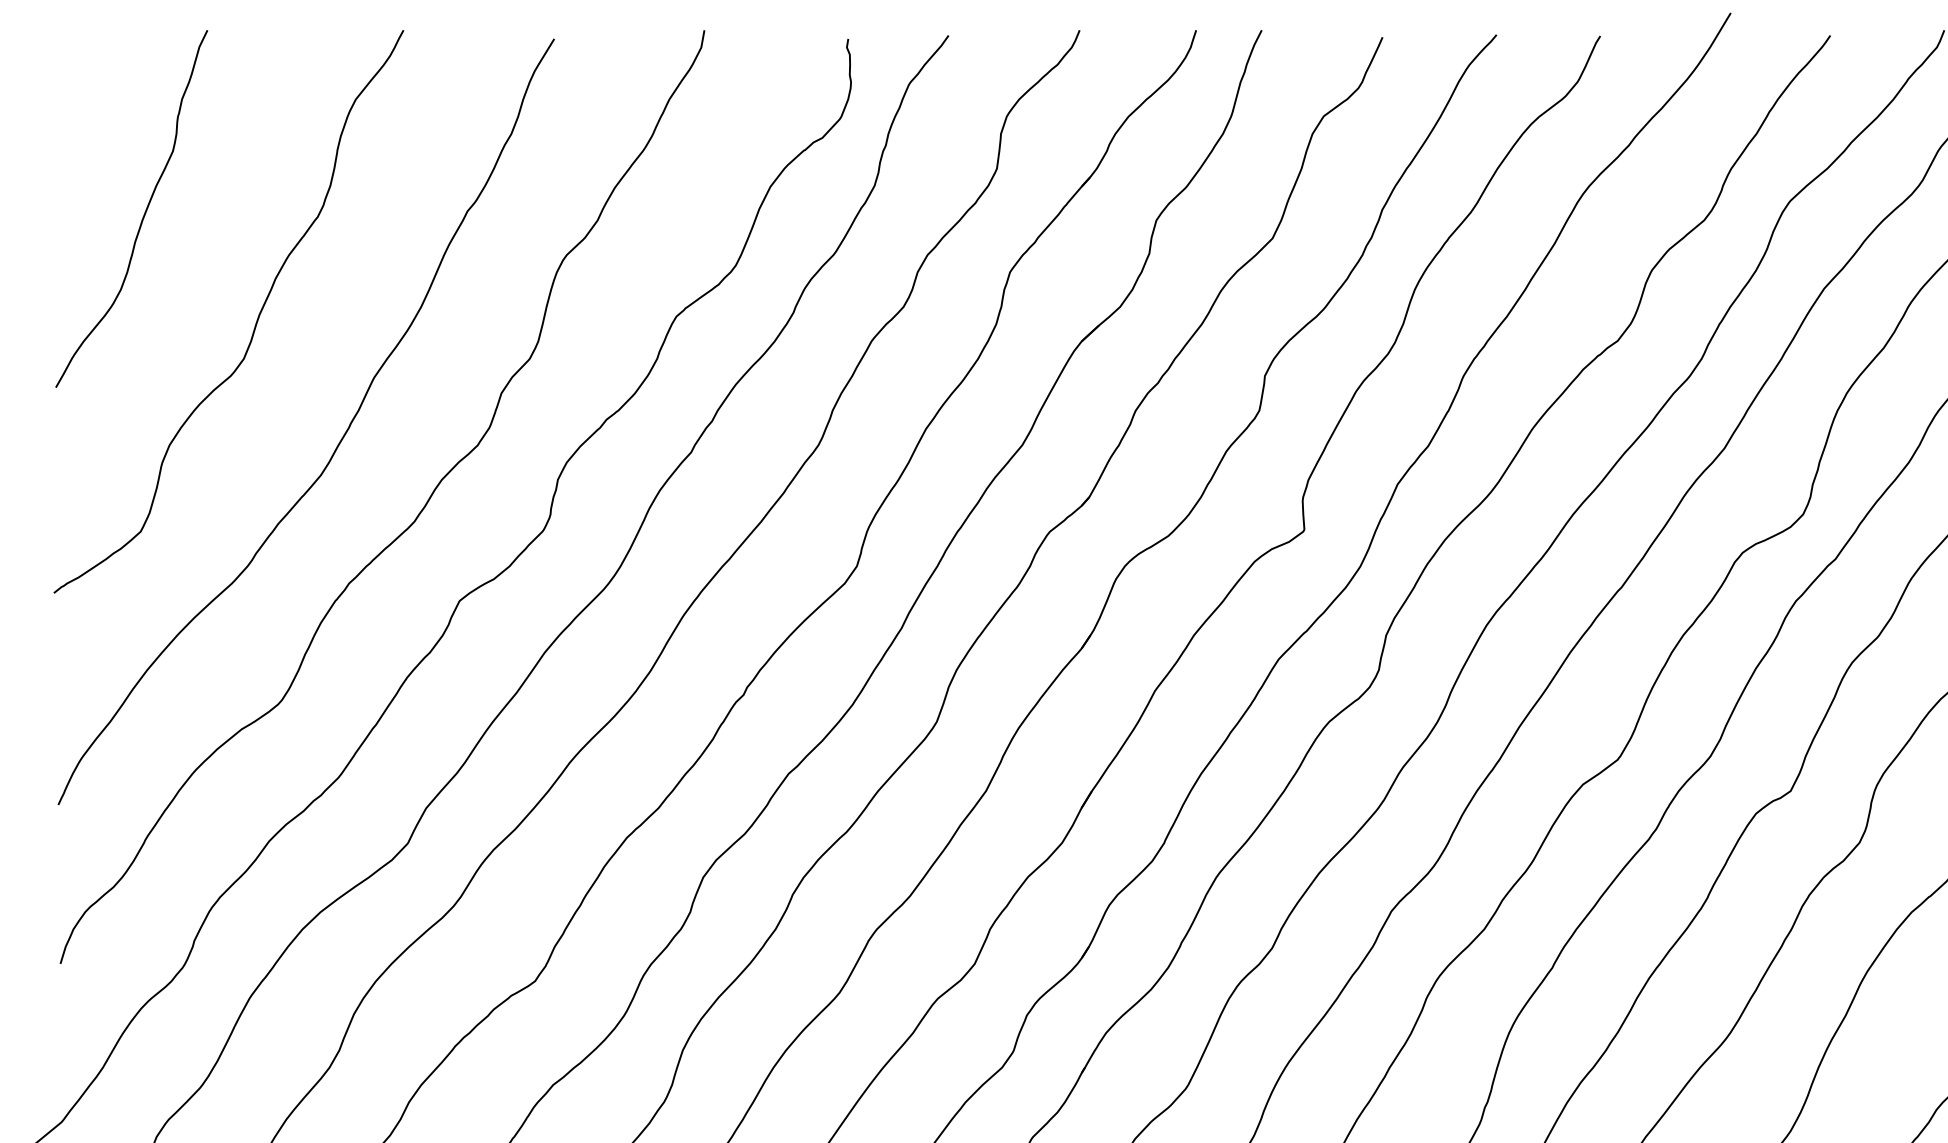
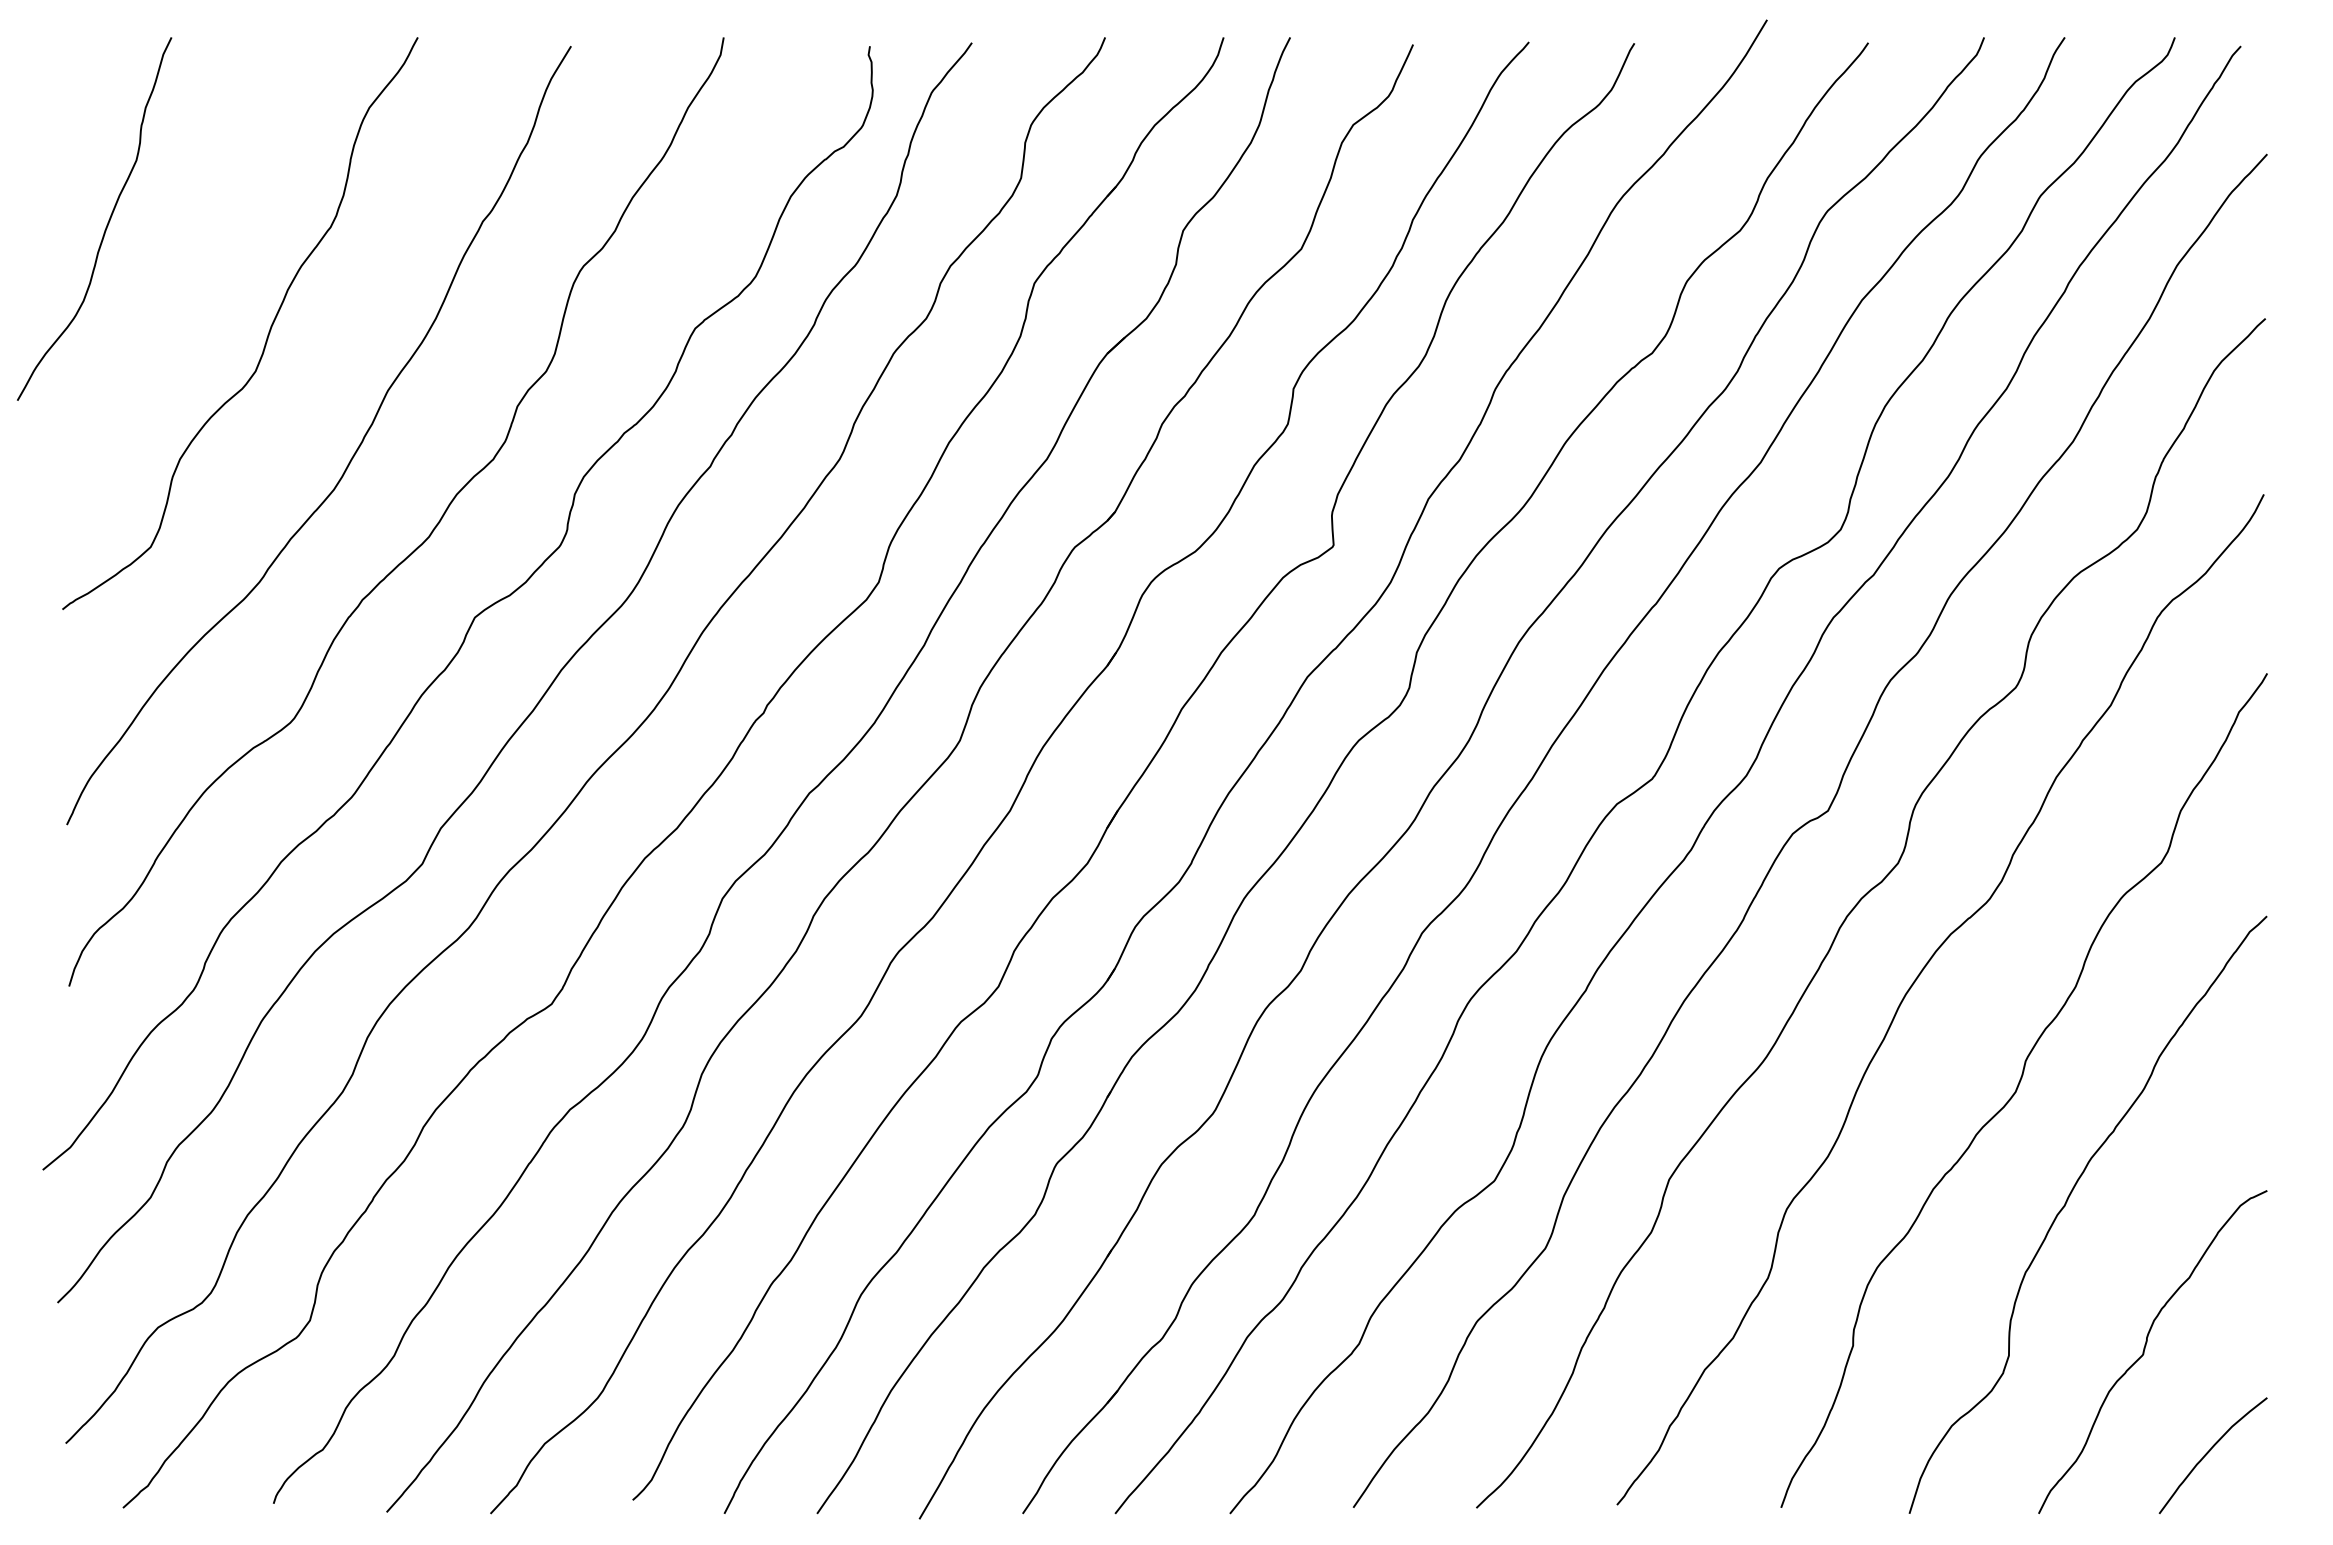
curve: (144, 212) -> (107, 222), moved

